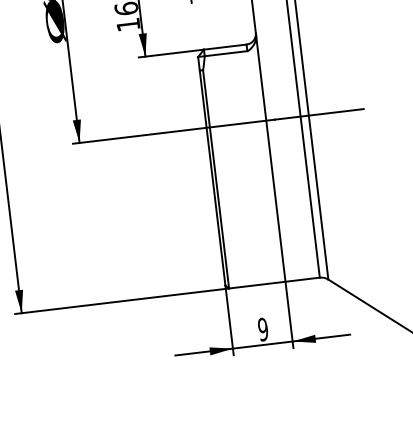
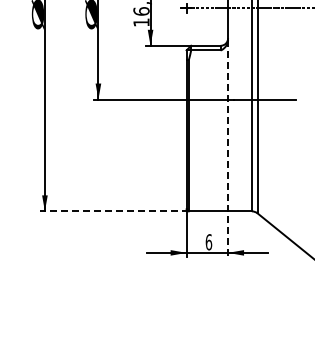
line: (275, 191) -> (228, 148), solid -> dashed
line: (121, 301) -> (114, 211), solid -> dashed
text: (262, 329) -> (208, 242), 9 -> 6

